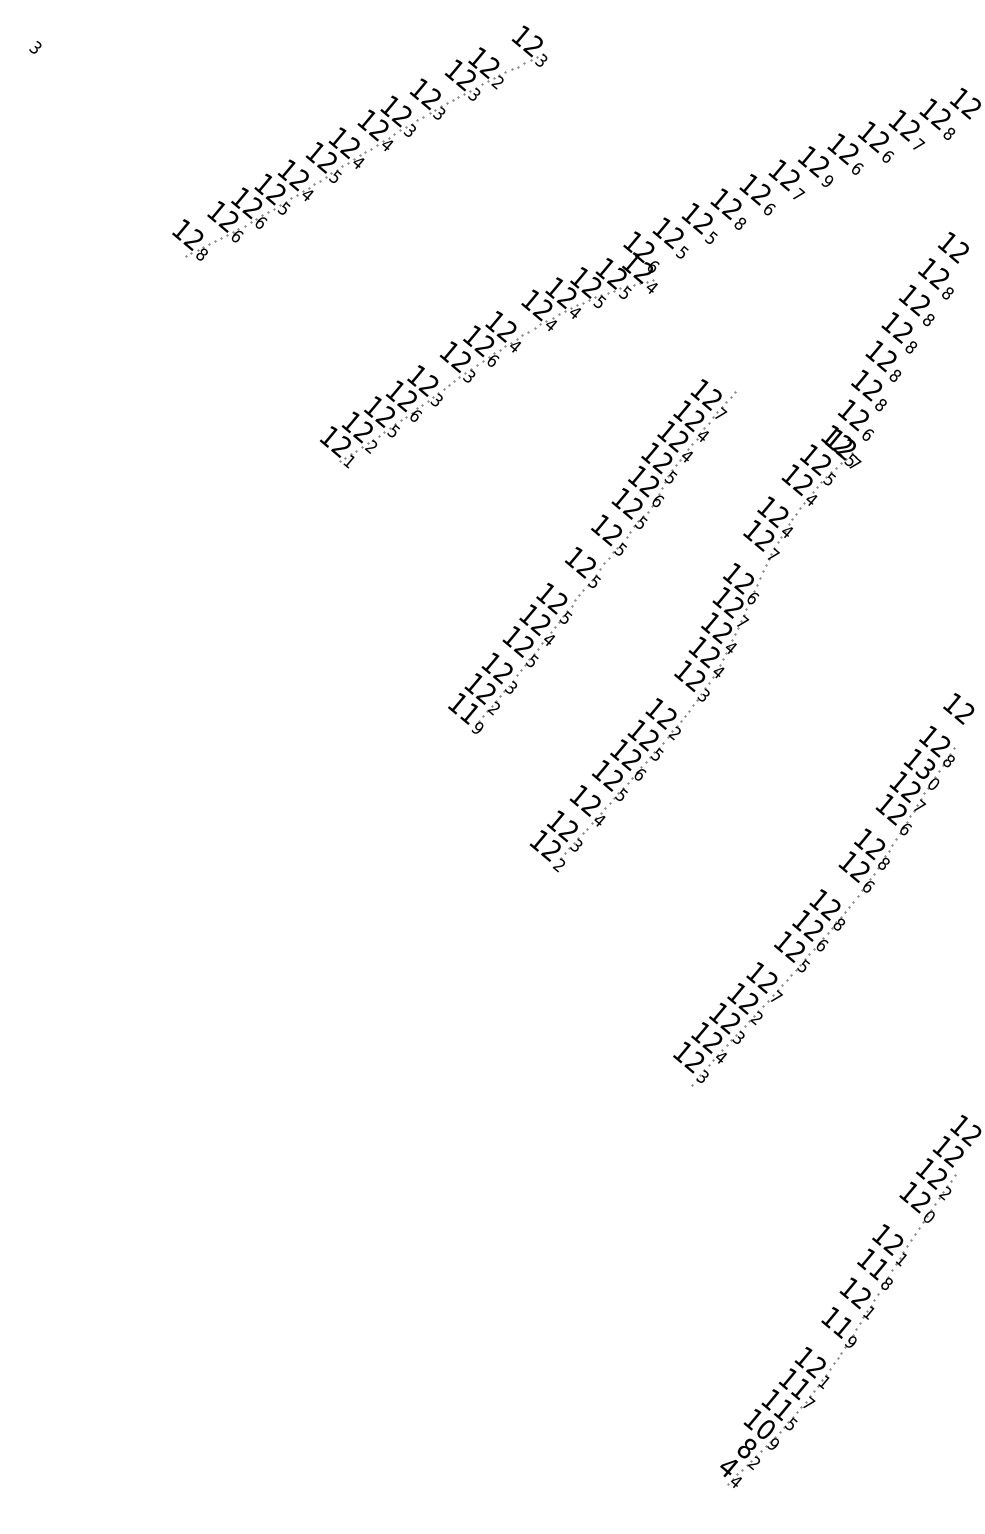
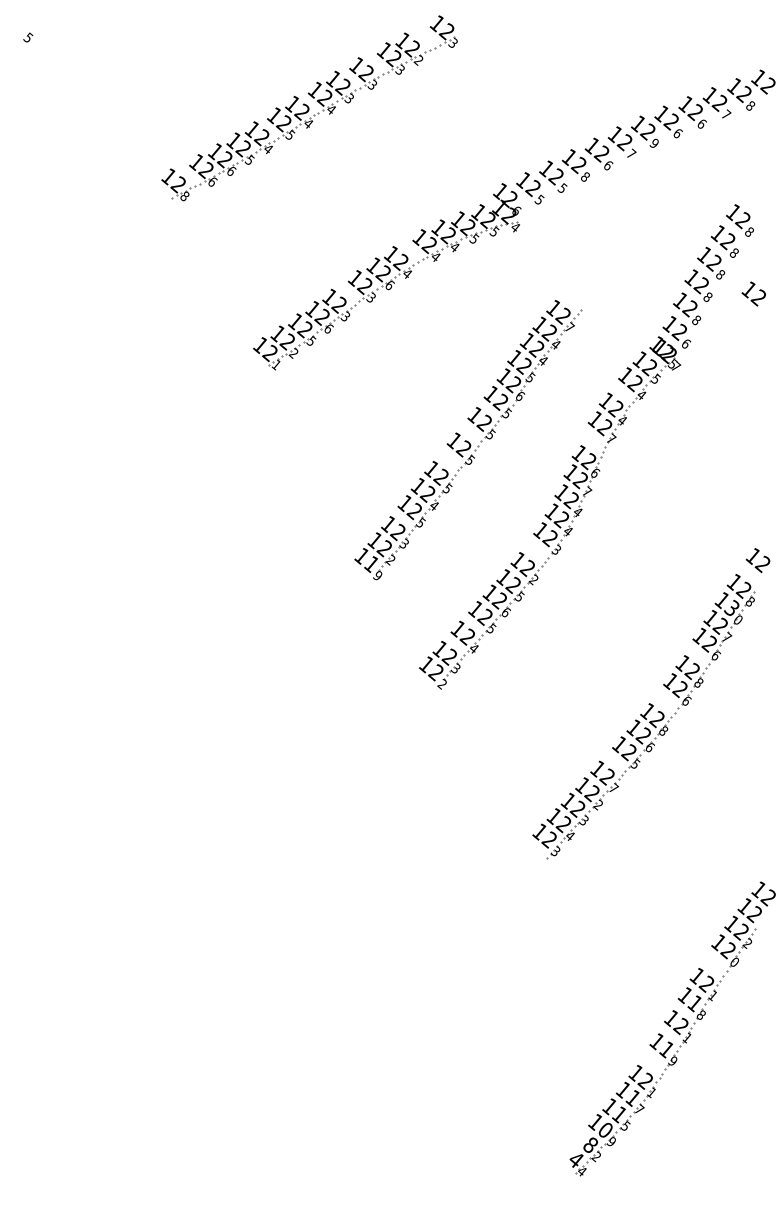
text: (37, 47) -> (29, 37), 3 -> 5
part: (359, 143) -> (309, 108), moved
text: (952, 247) -> (753, 293), moved

